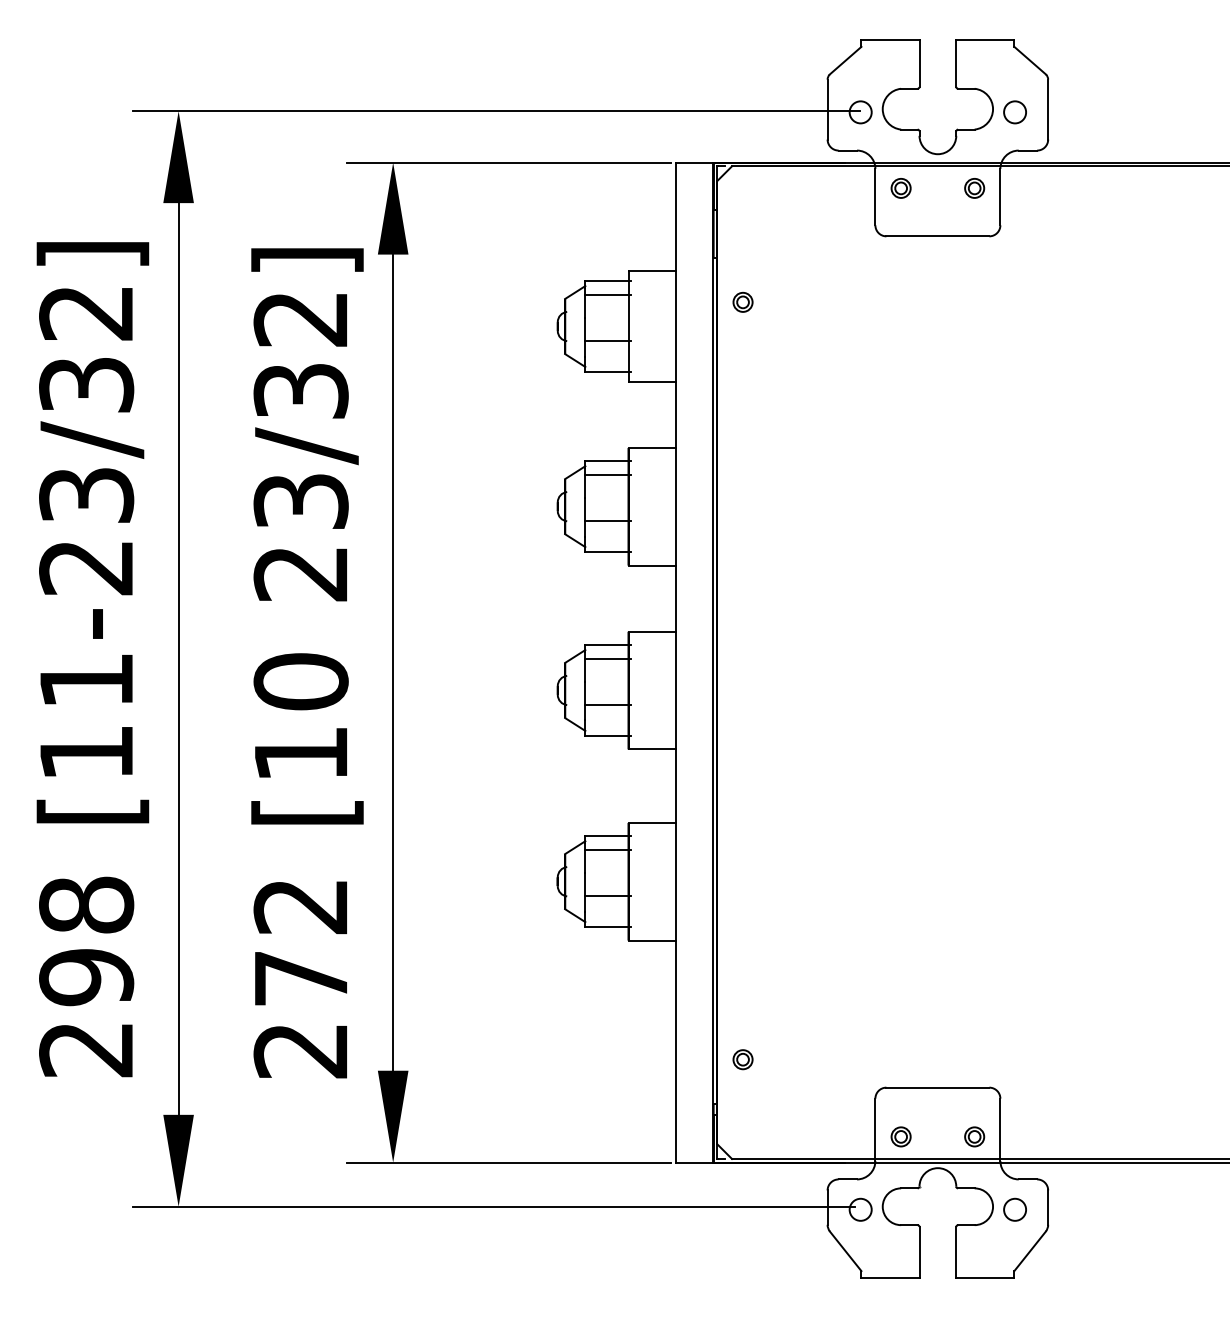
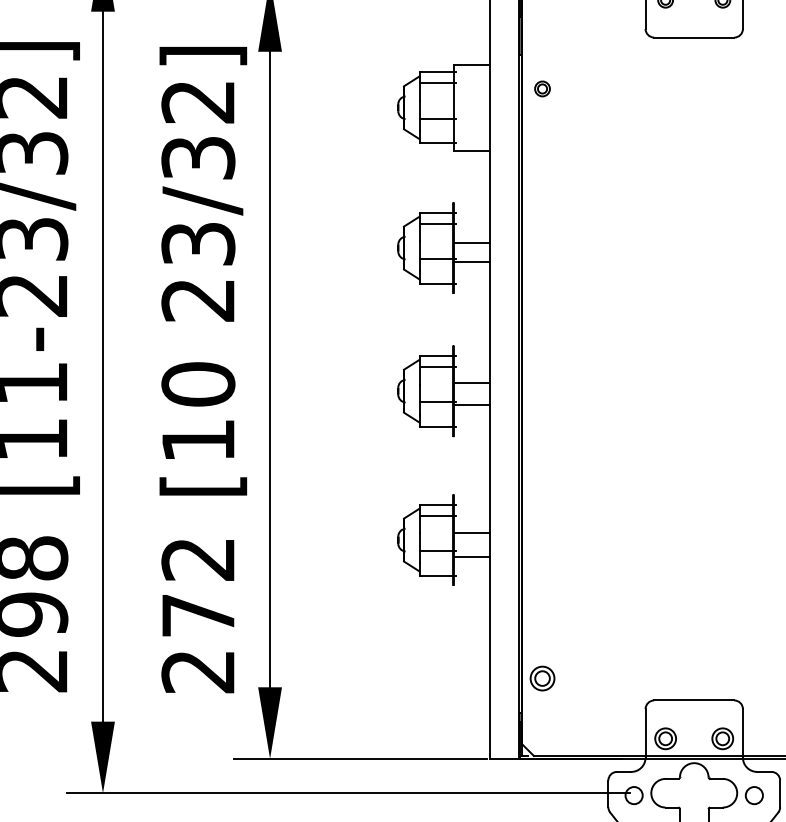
line: (651, 447) -> (471, 242), moved
line: (651, 565) -> (471, 261), moved
line: (651, 631) -> (471, 382), moved
line: (651, 749) -> (471, 405), moved
line: (651, 822) -> (471, 532), moved
line: (651, 940) -> (471, 557), moved
part: (742, 1059) -> (542, 678), size x1.6
part: (900, 1136) -> (665, 738), size x1.4
part: (974, 1136) -> (722, 738), size x1.4

